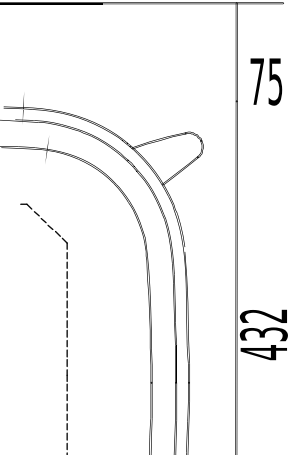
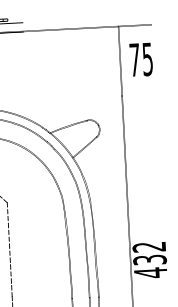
text: (266, 81) -> (141, 59), moved

